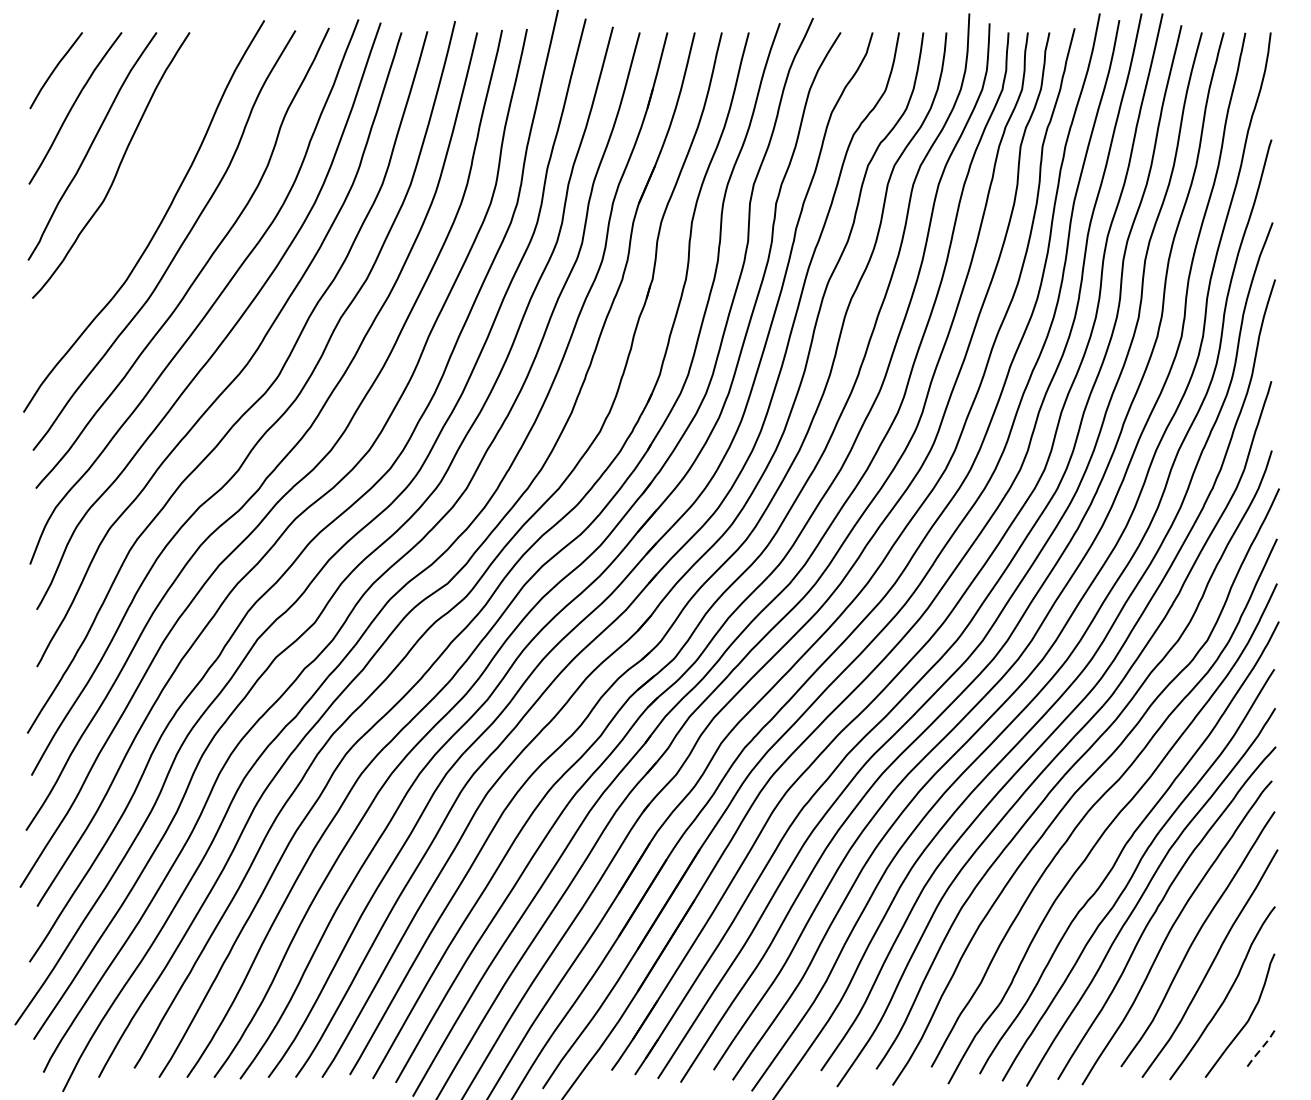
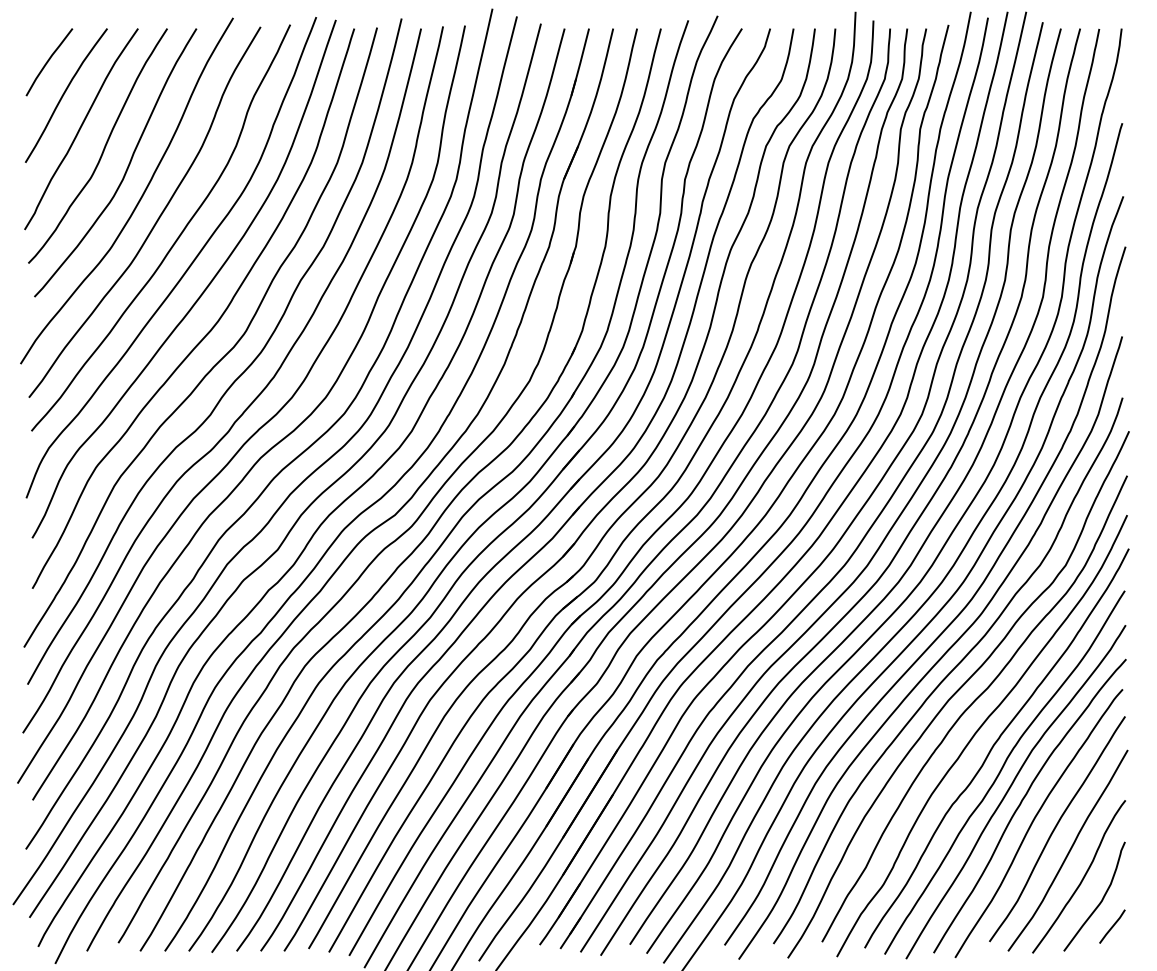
curve: (144, 187) -> (127, 165), added
line: (1260, 1049) -> (1112, 926), dashed -> solid

